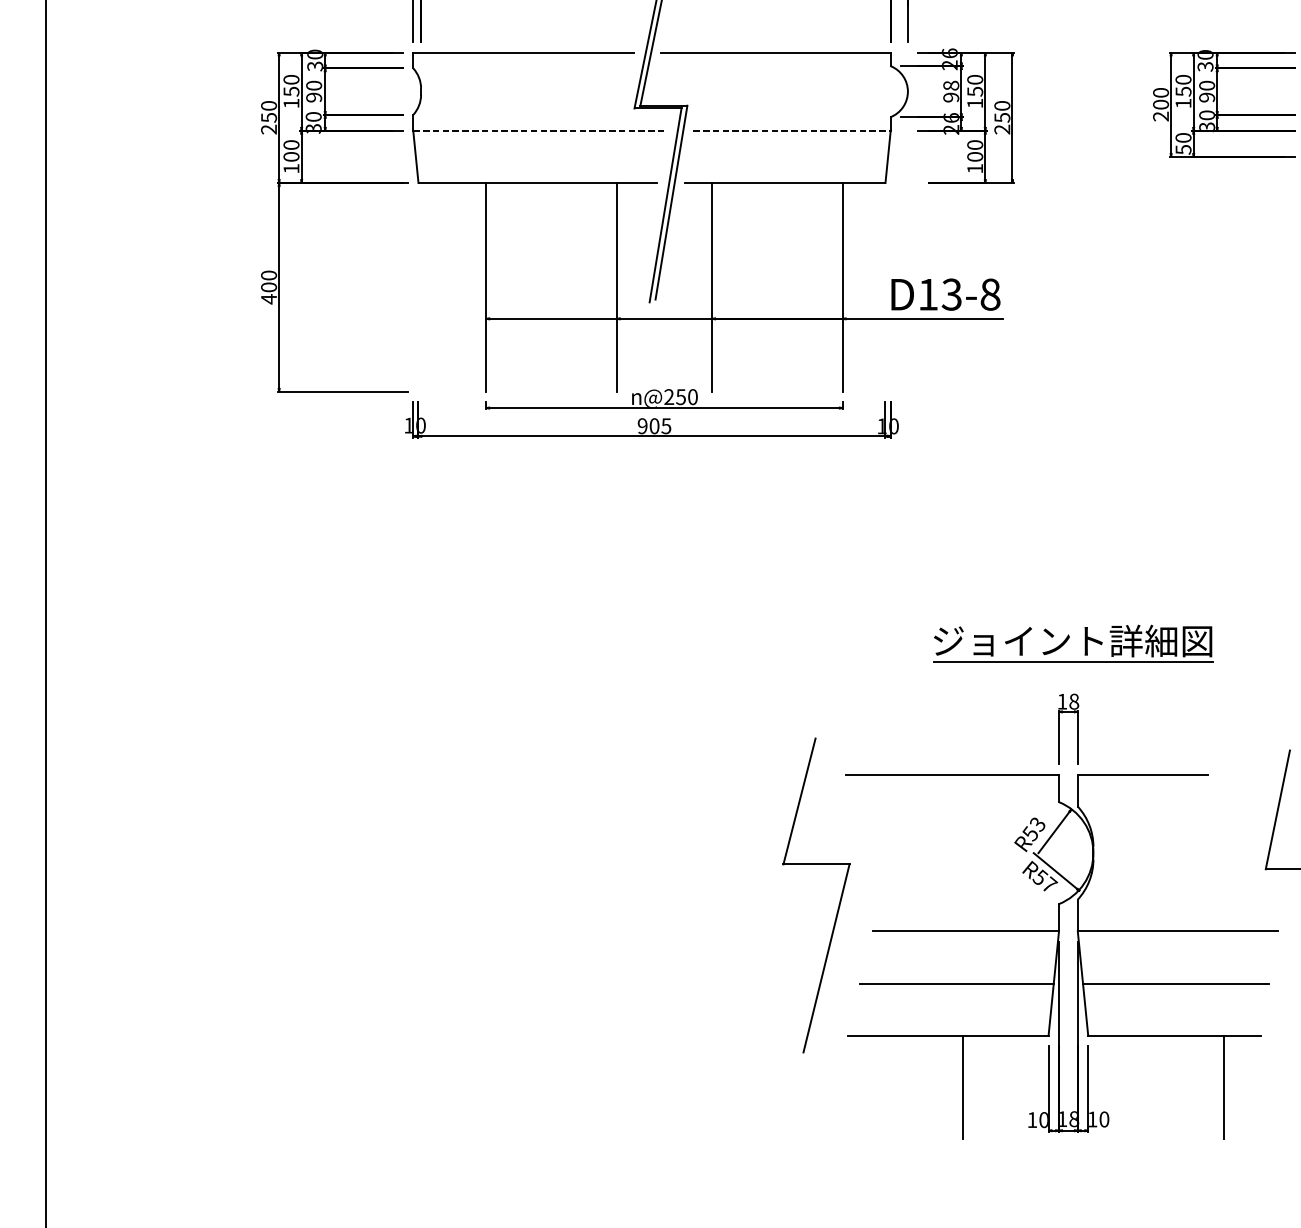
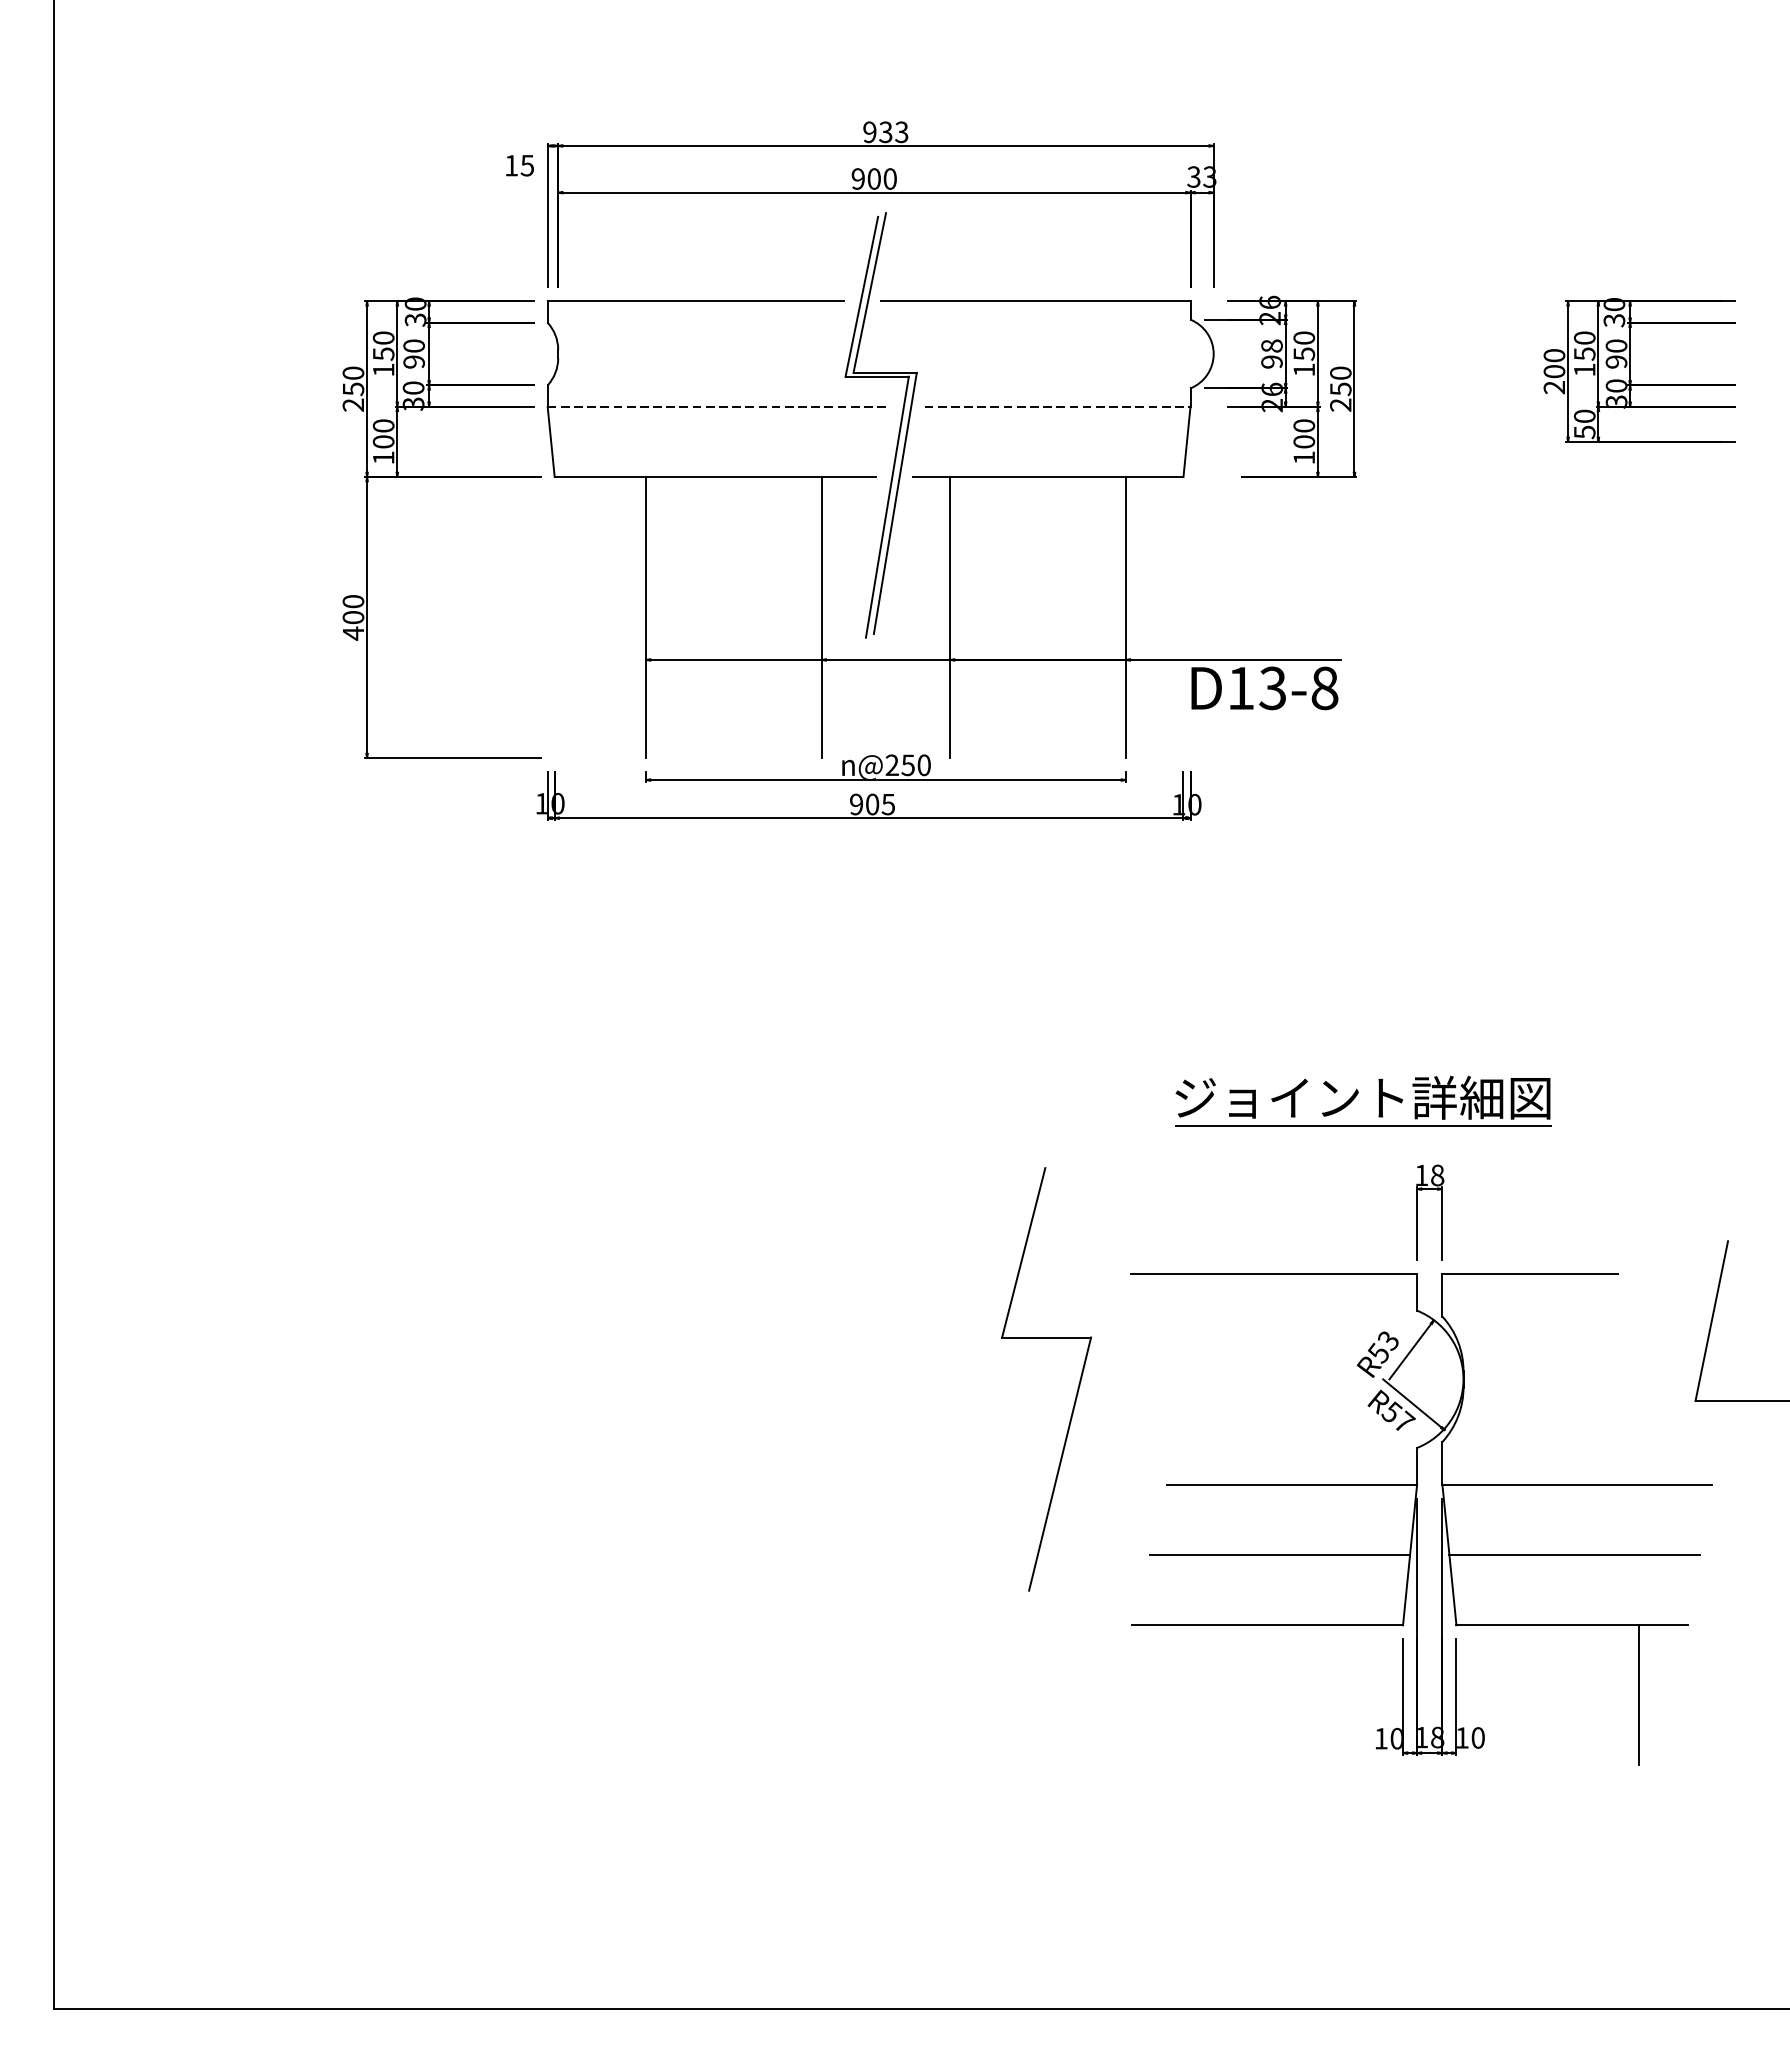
text: (945, 294) -> (1264, 688), moved
part: (1068, 639) -> (1357, 1095), moved
part: (839, 901) -> (1077, 1387), moved
line: (962, 1087) -> (1287, 1694), removed

